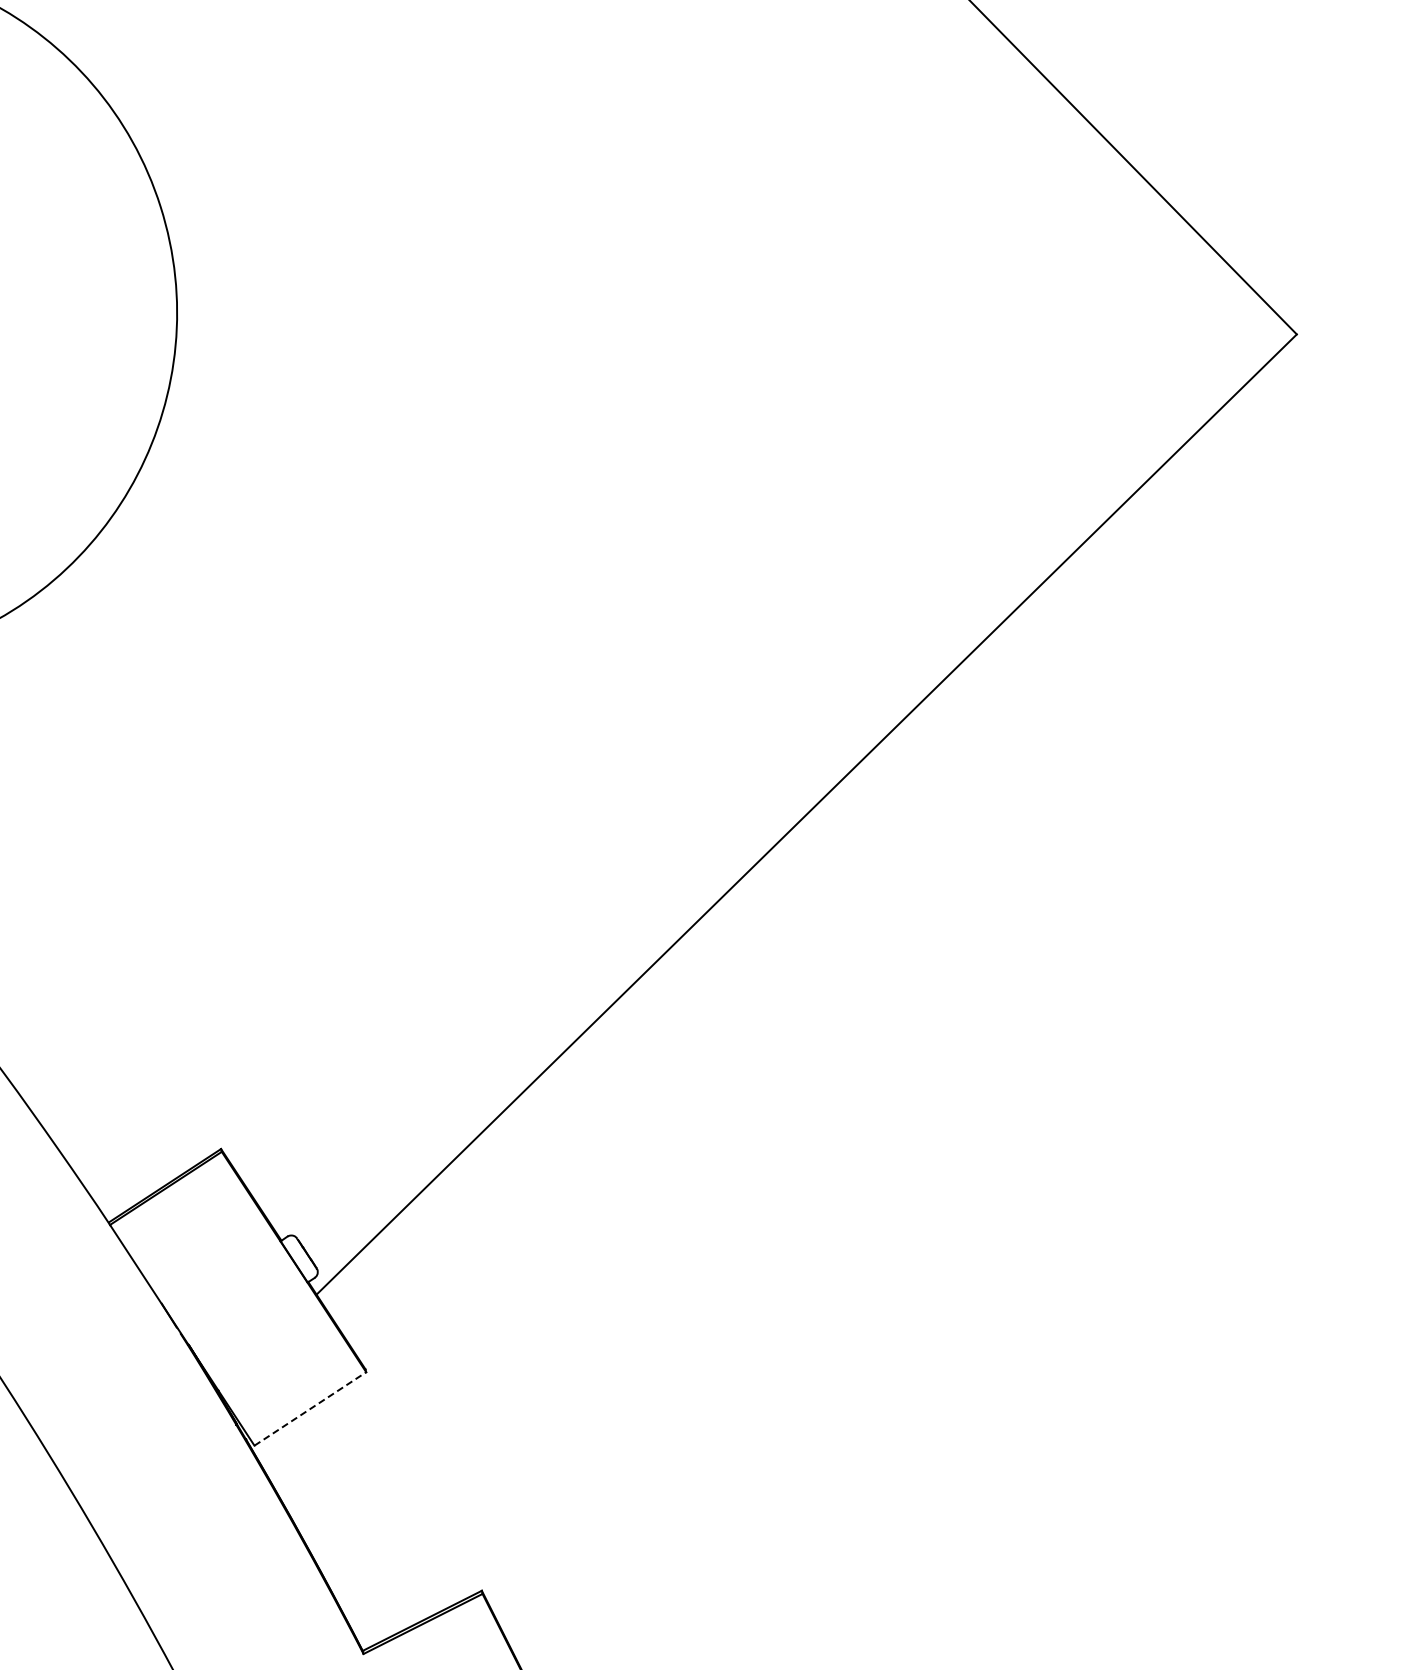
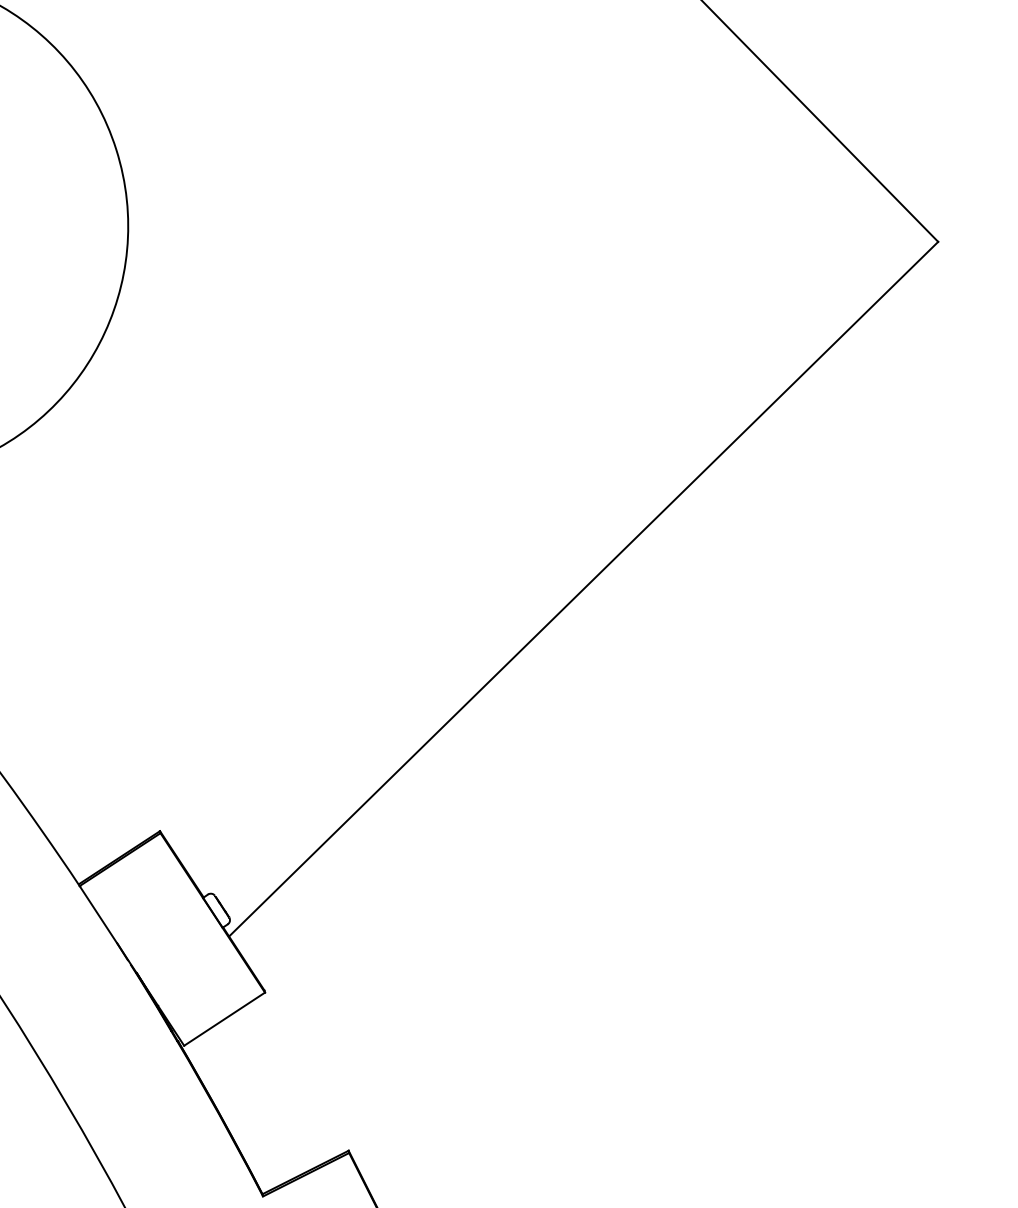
line: (310, 1408) -> (224, 1018), dashed -> solid

